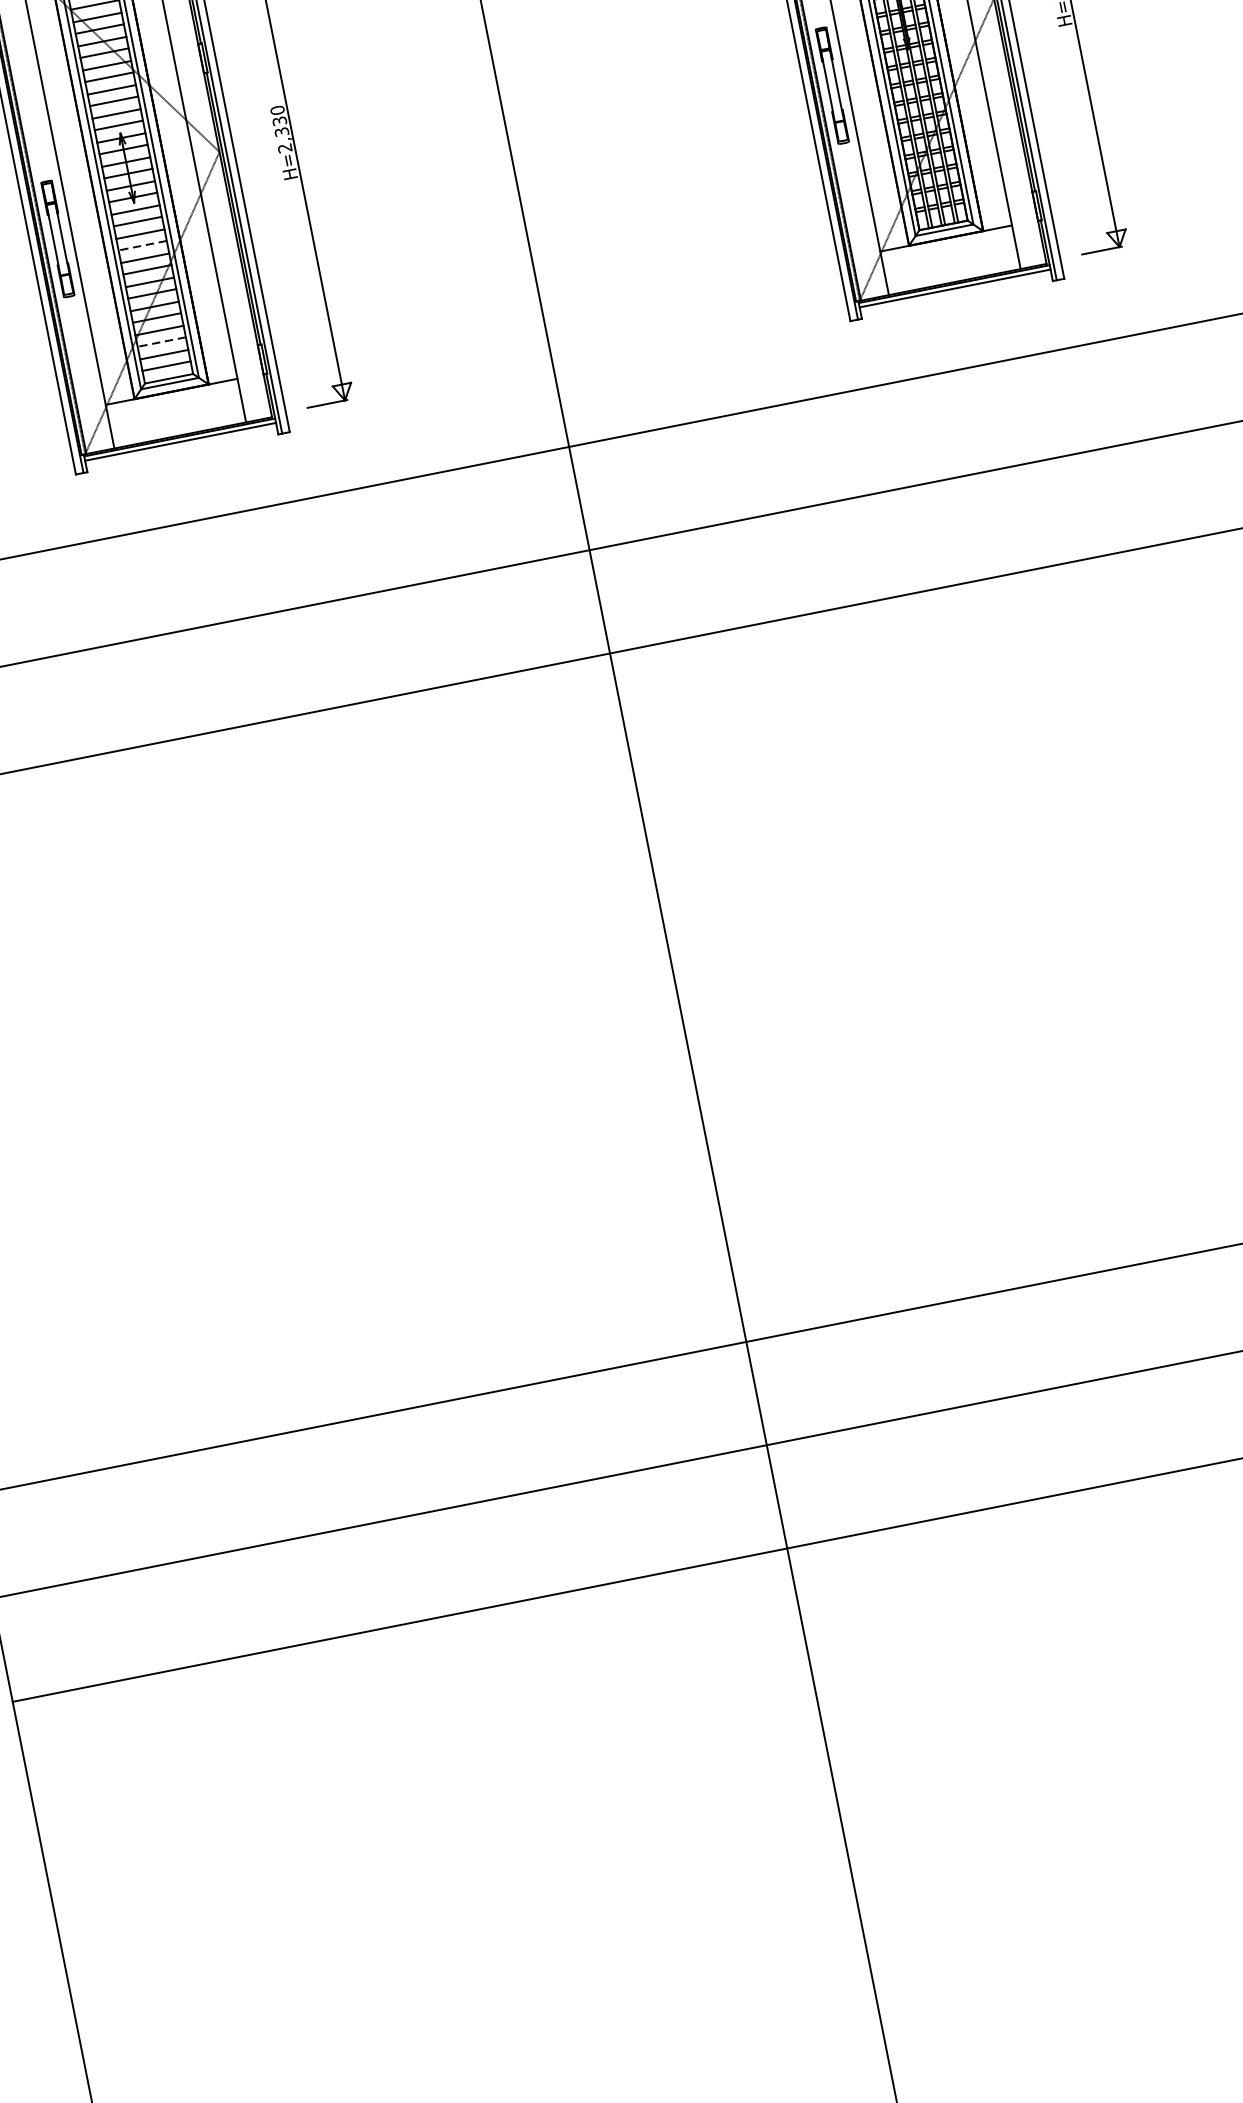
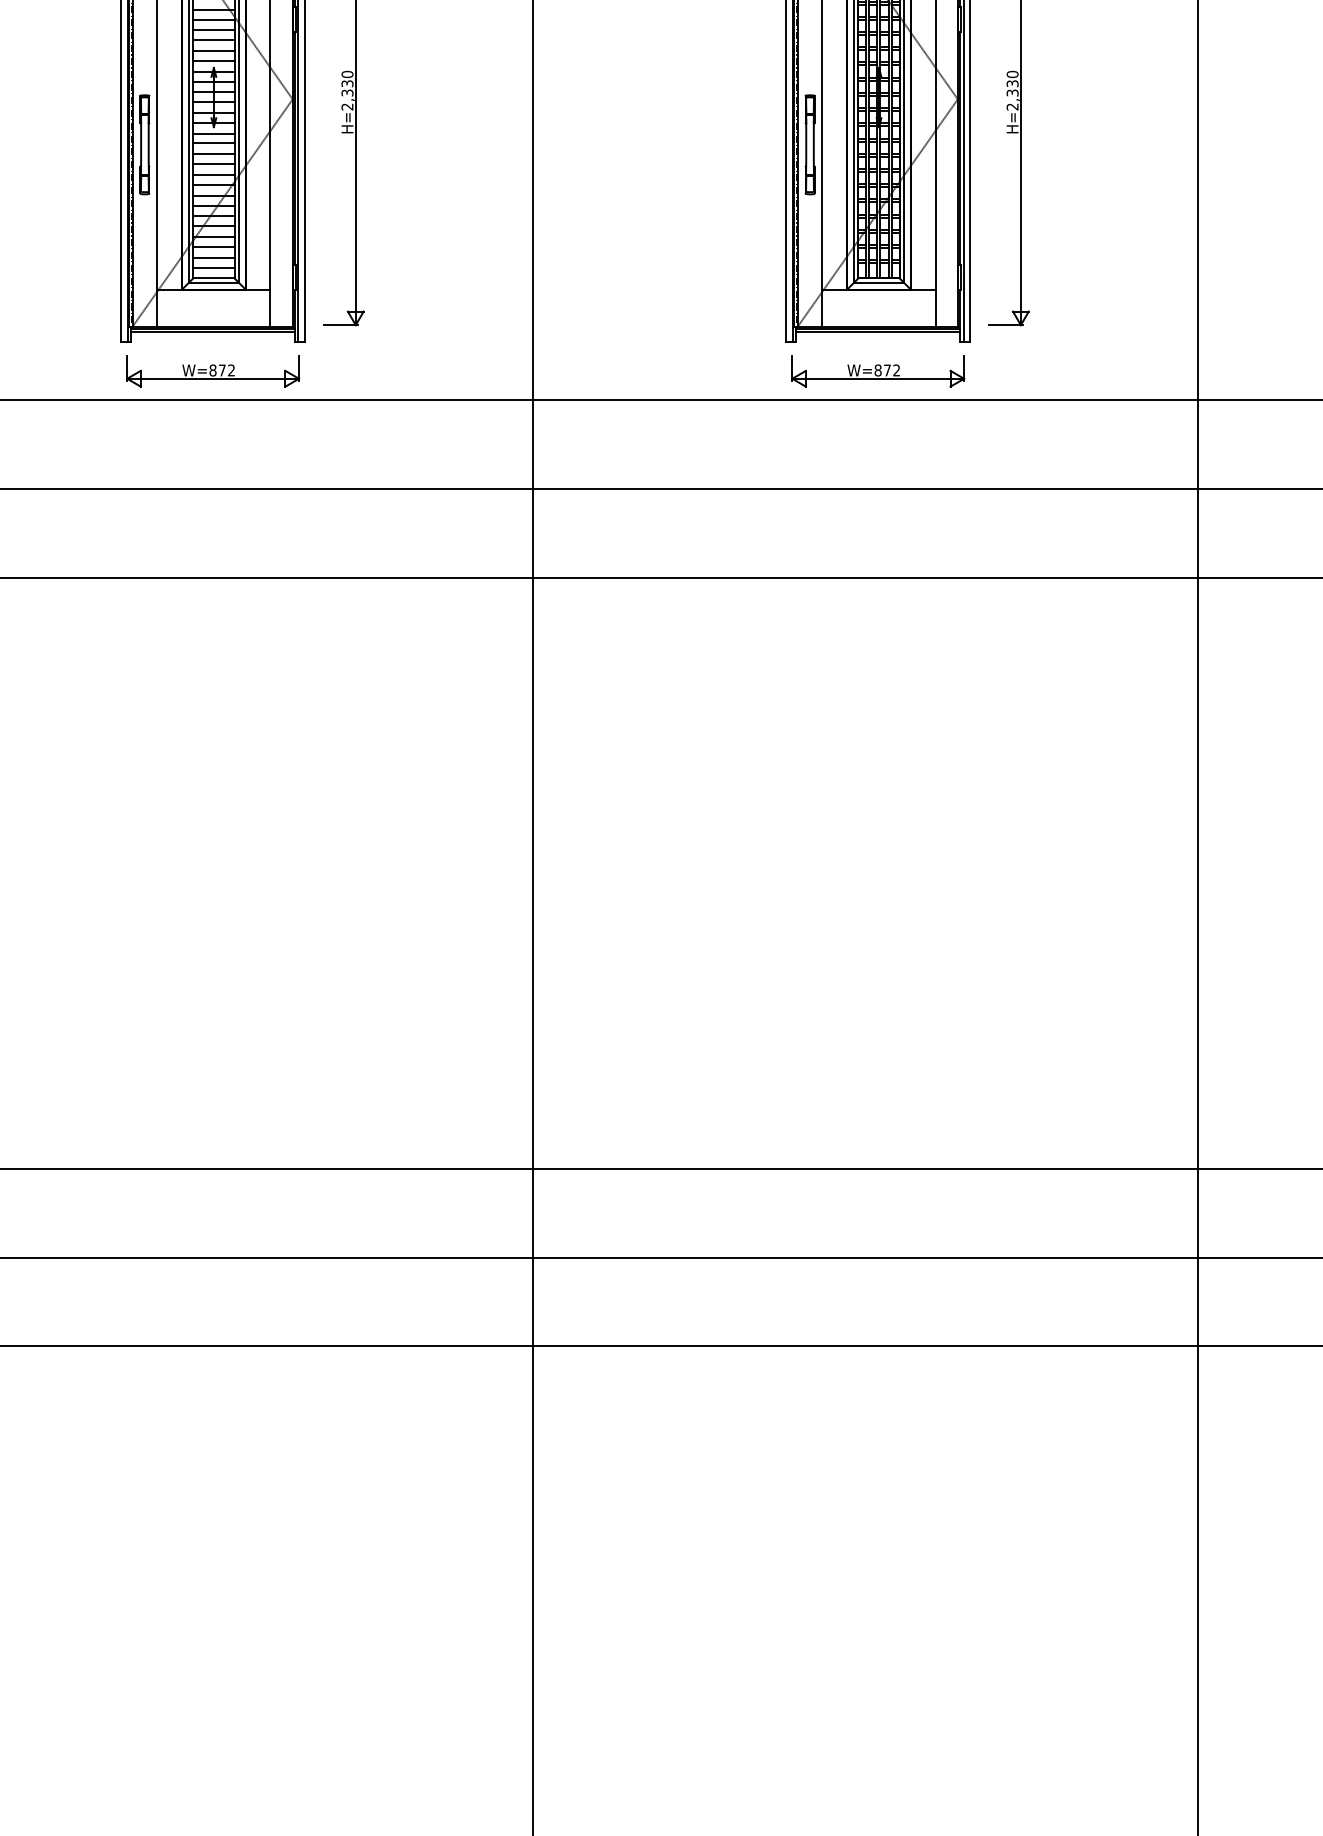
line: (142, 246) -> (213, 164), dashed -> solid
part: (964, 333) -> (878, 371), added
line: (161, 341) -> (213, 246), dashed -> solid
part: (190, 487) -> (213, 371), added

